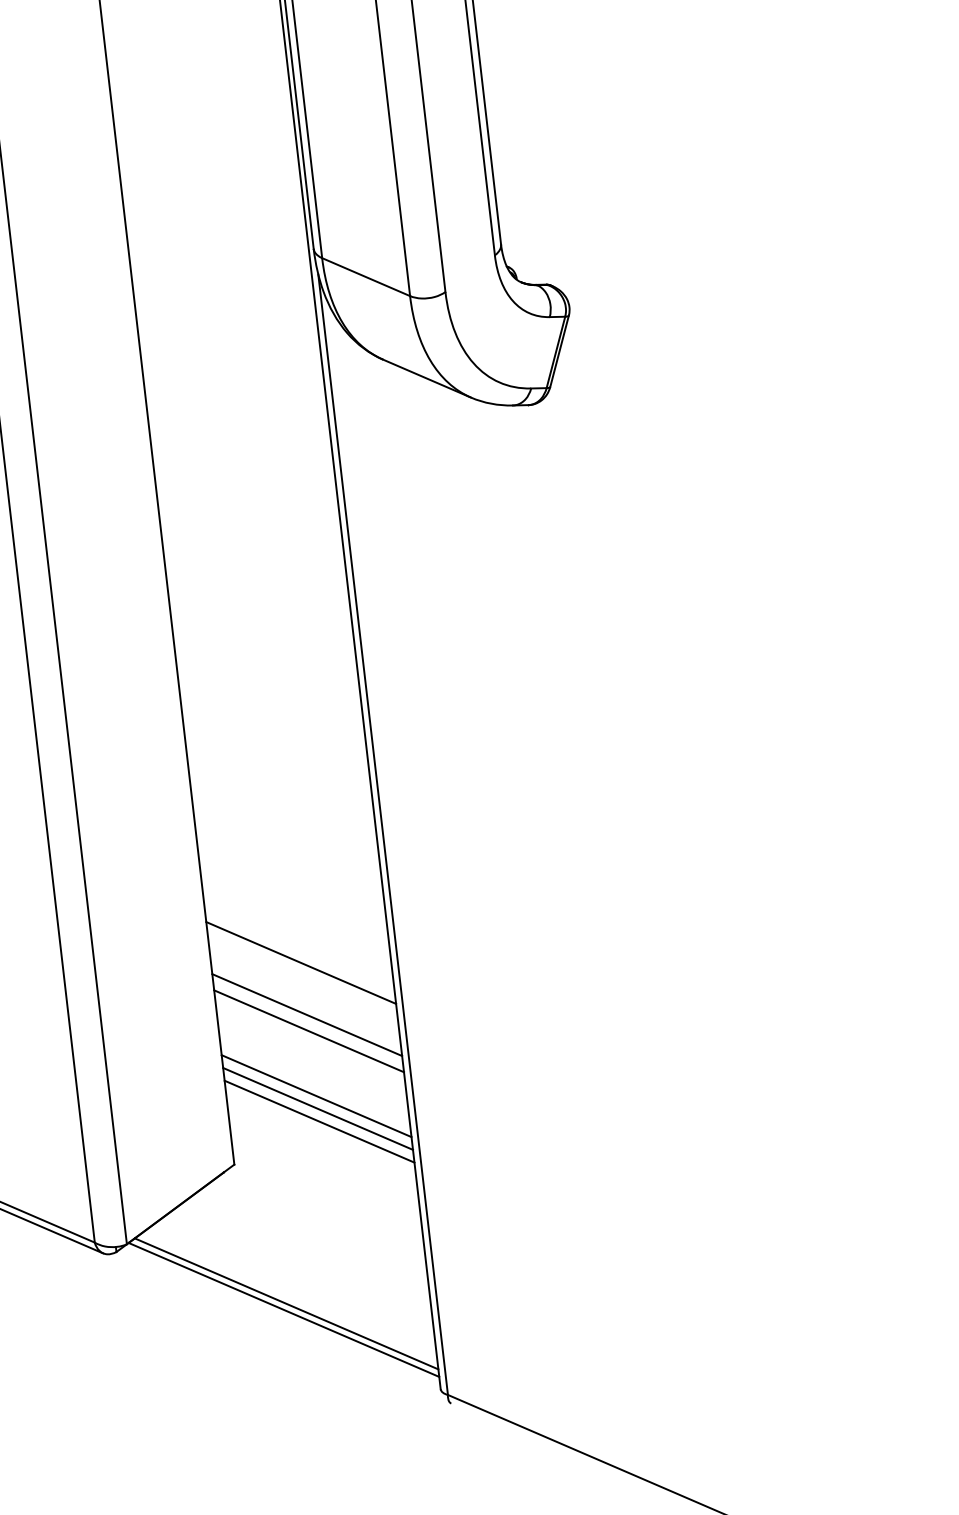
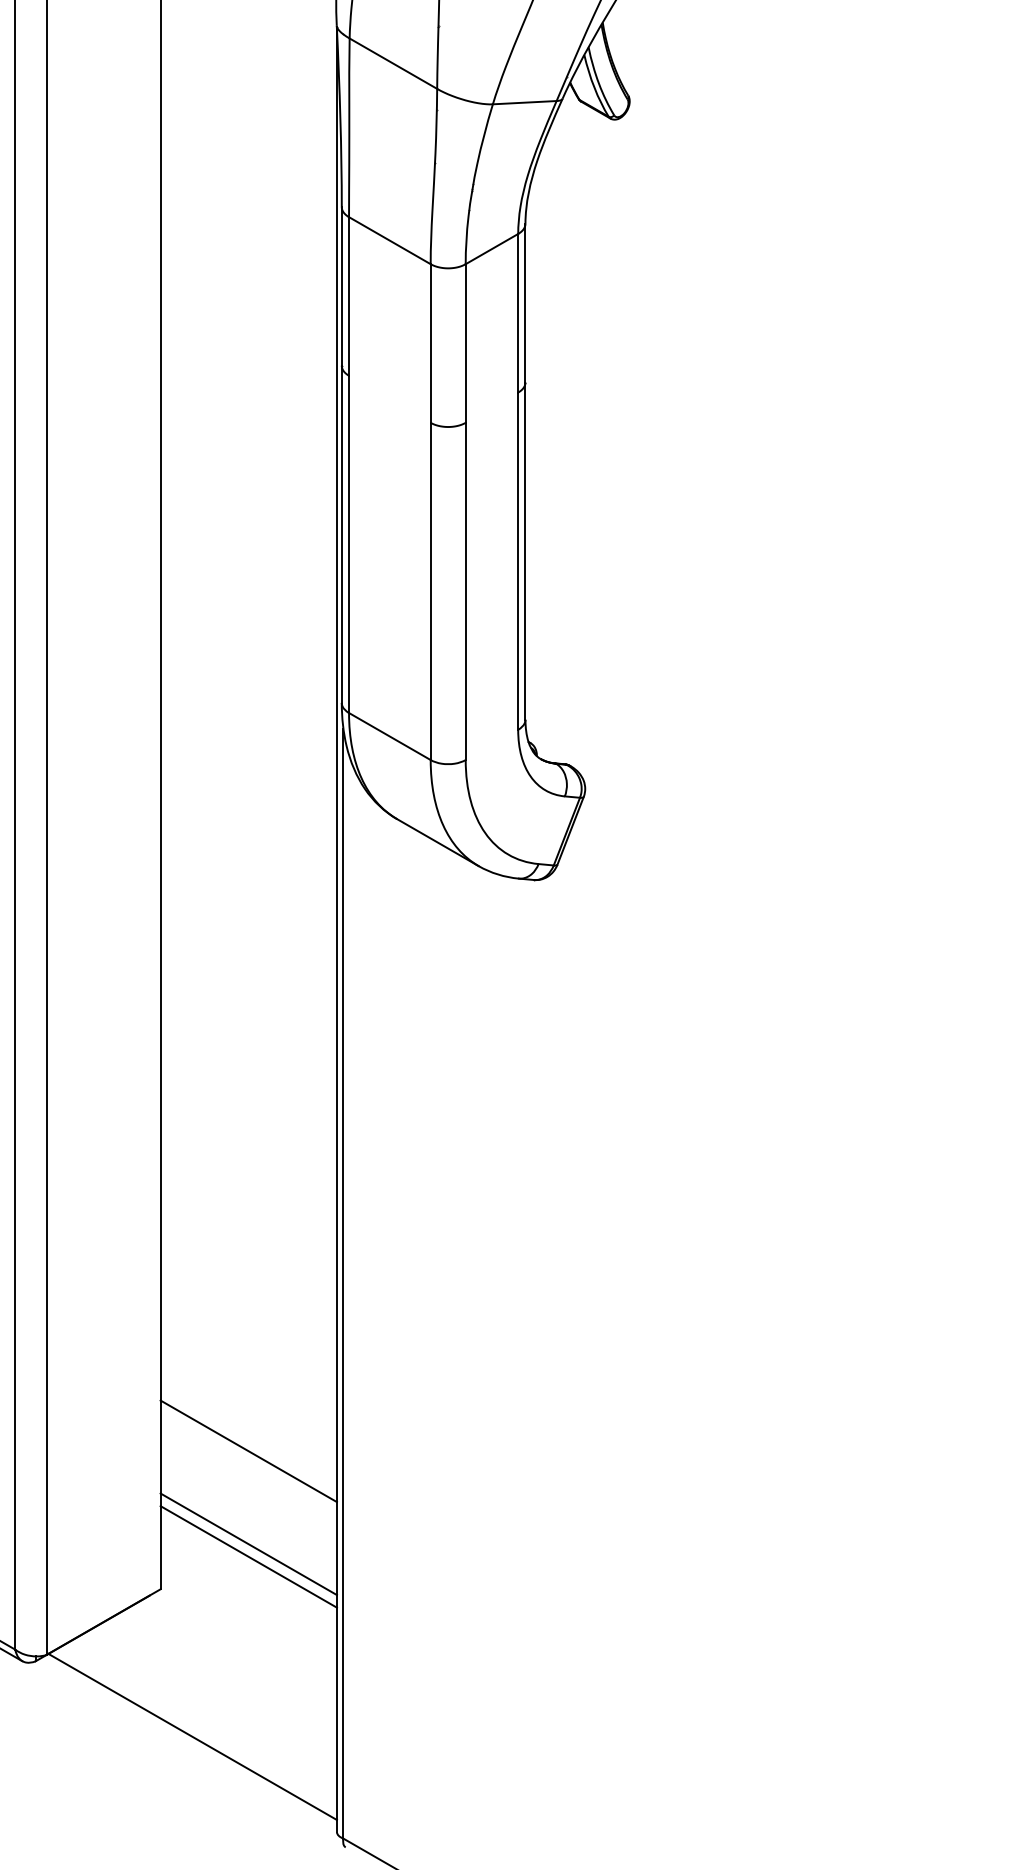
line: (300, 962) -> (248, 1399), removed
line: (308, 1031) -> (248, 1467), removed
line: (316, 1096) -> (248, 1531), removed
line: (286, 1304) -> (195, 1731), removed

